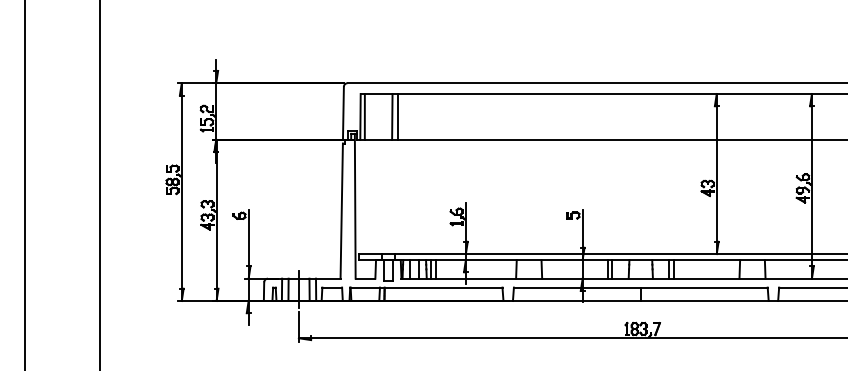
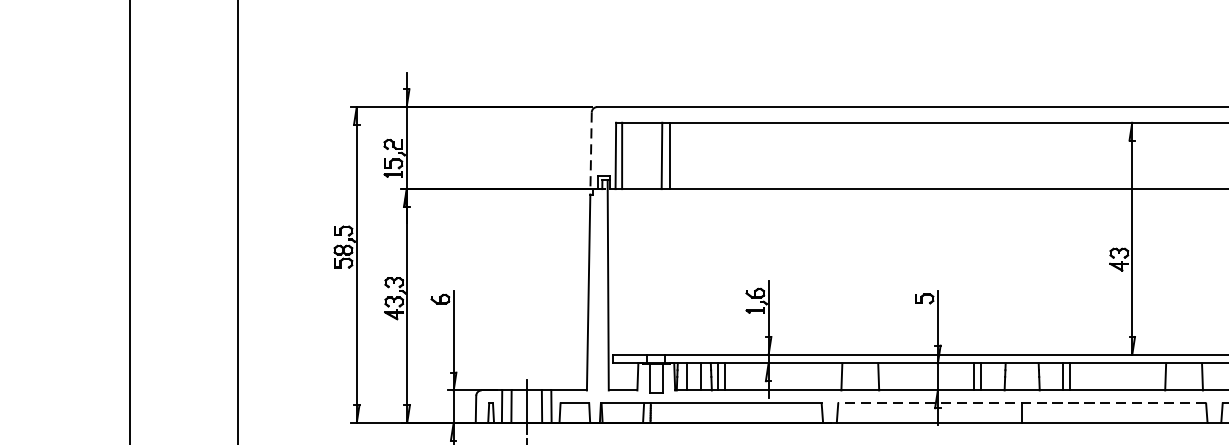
line: (343, 113) -> (591, 151), solid -> dashed
line: (640, 287) -> (1021, 403), solid -> dashed

